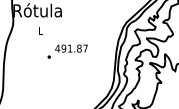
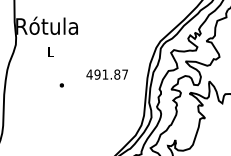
text: (70, 48) -> (106, 74), moved

